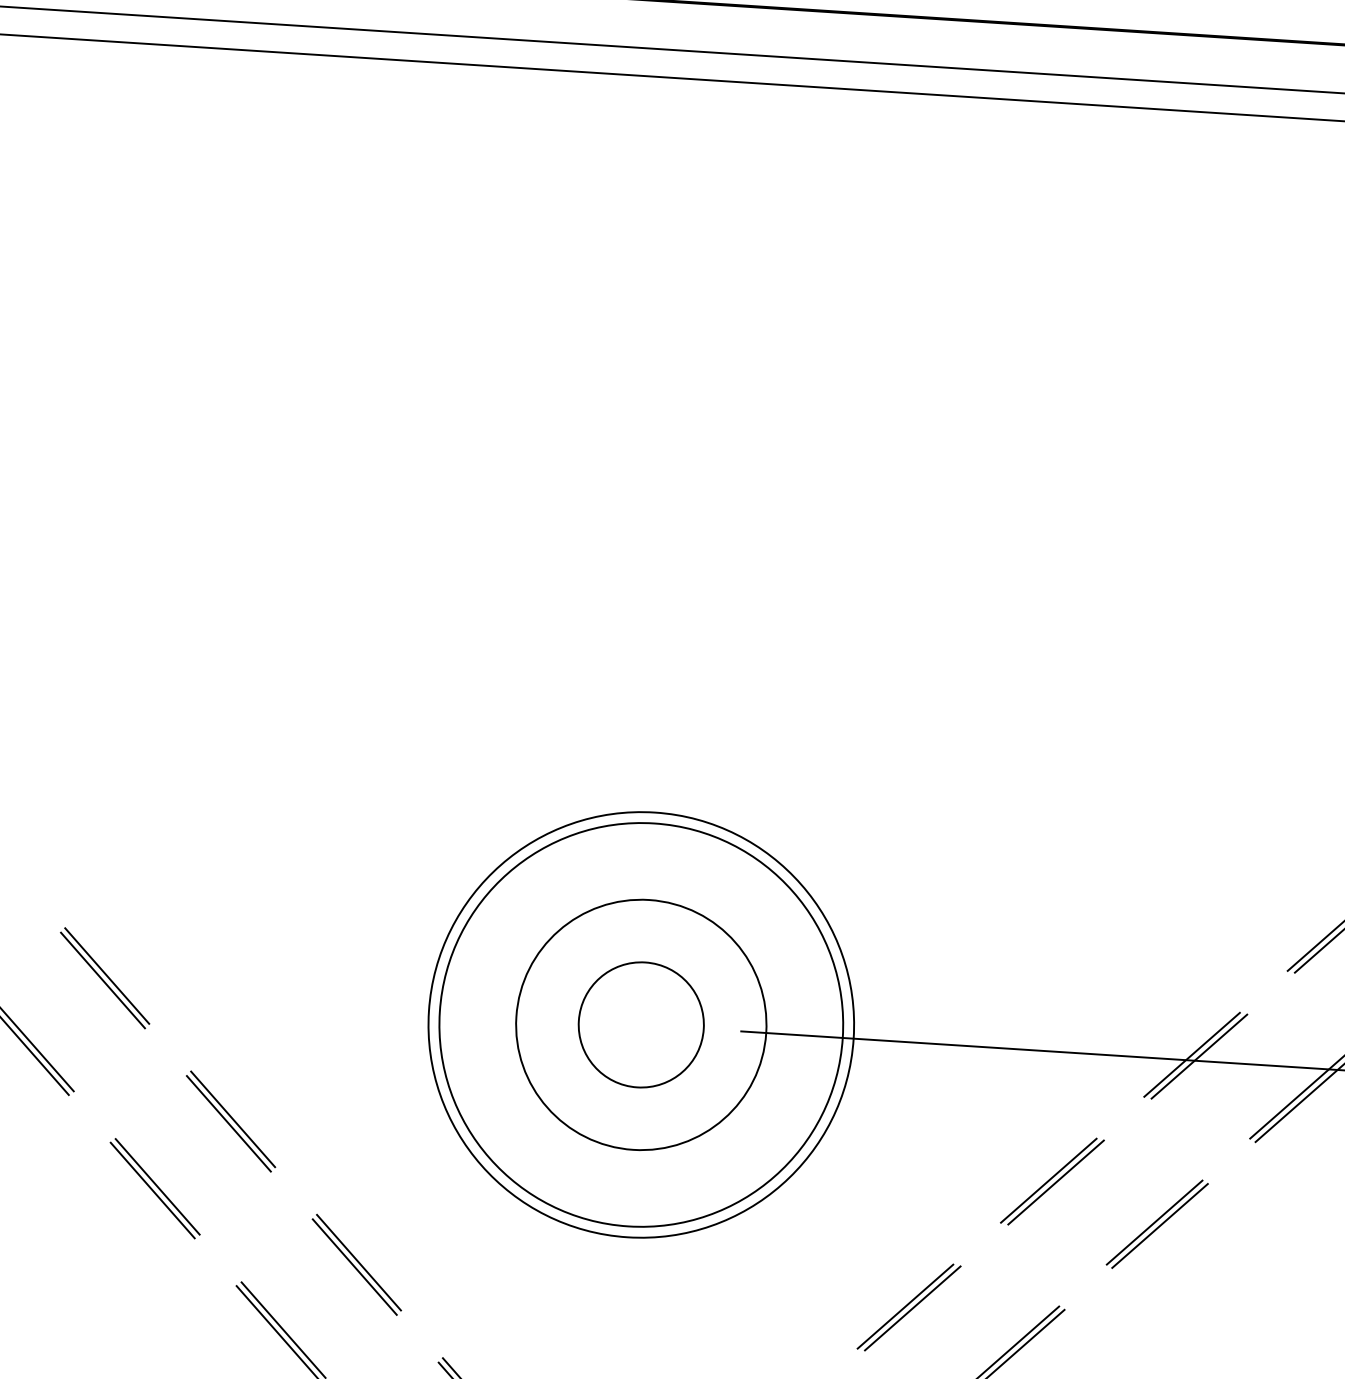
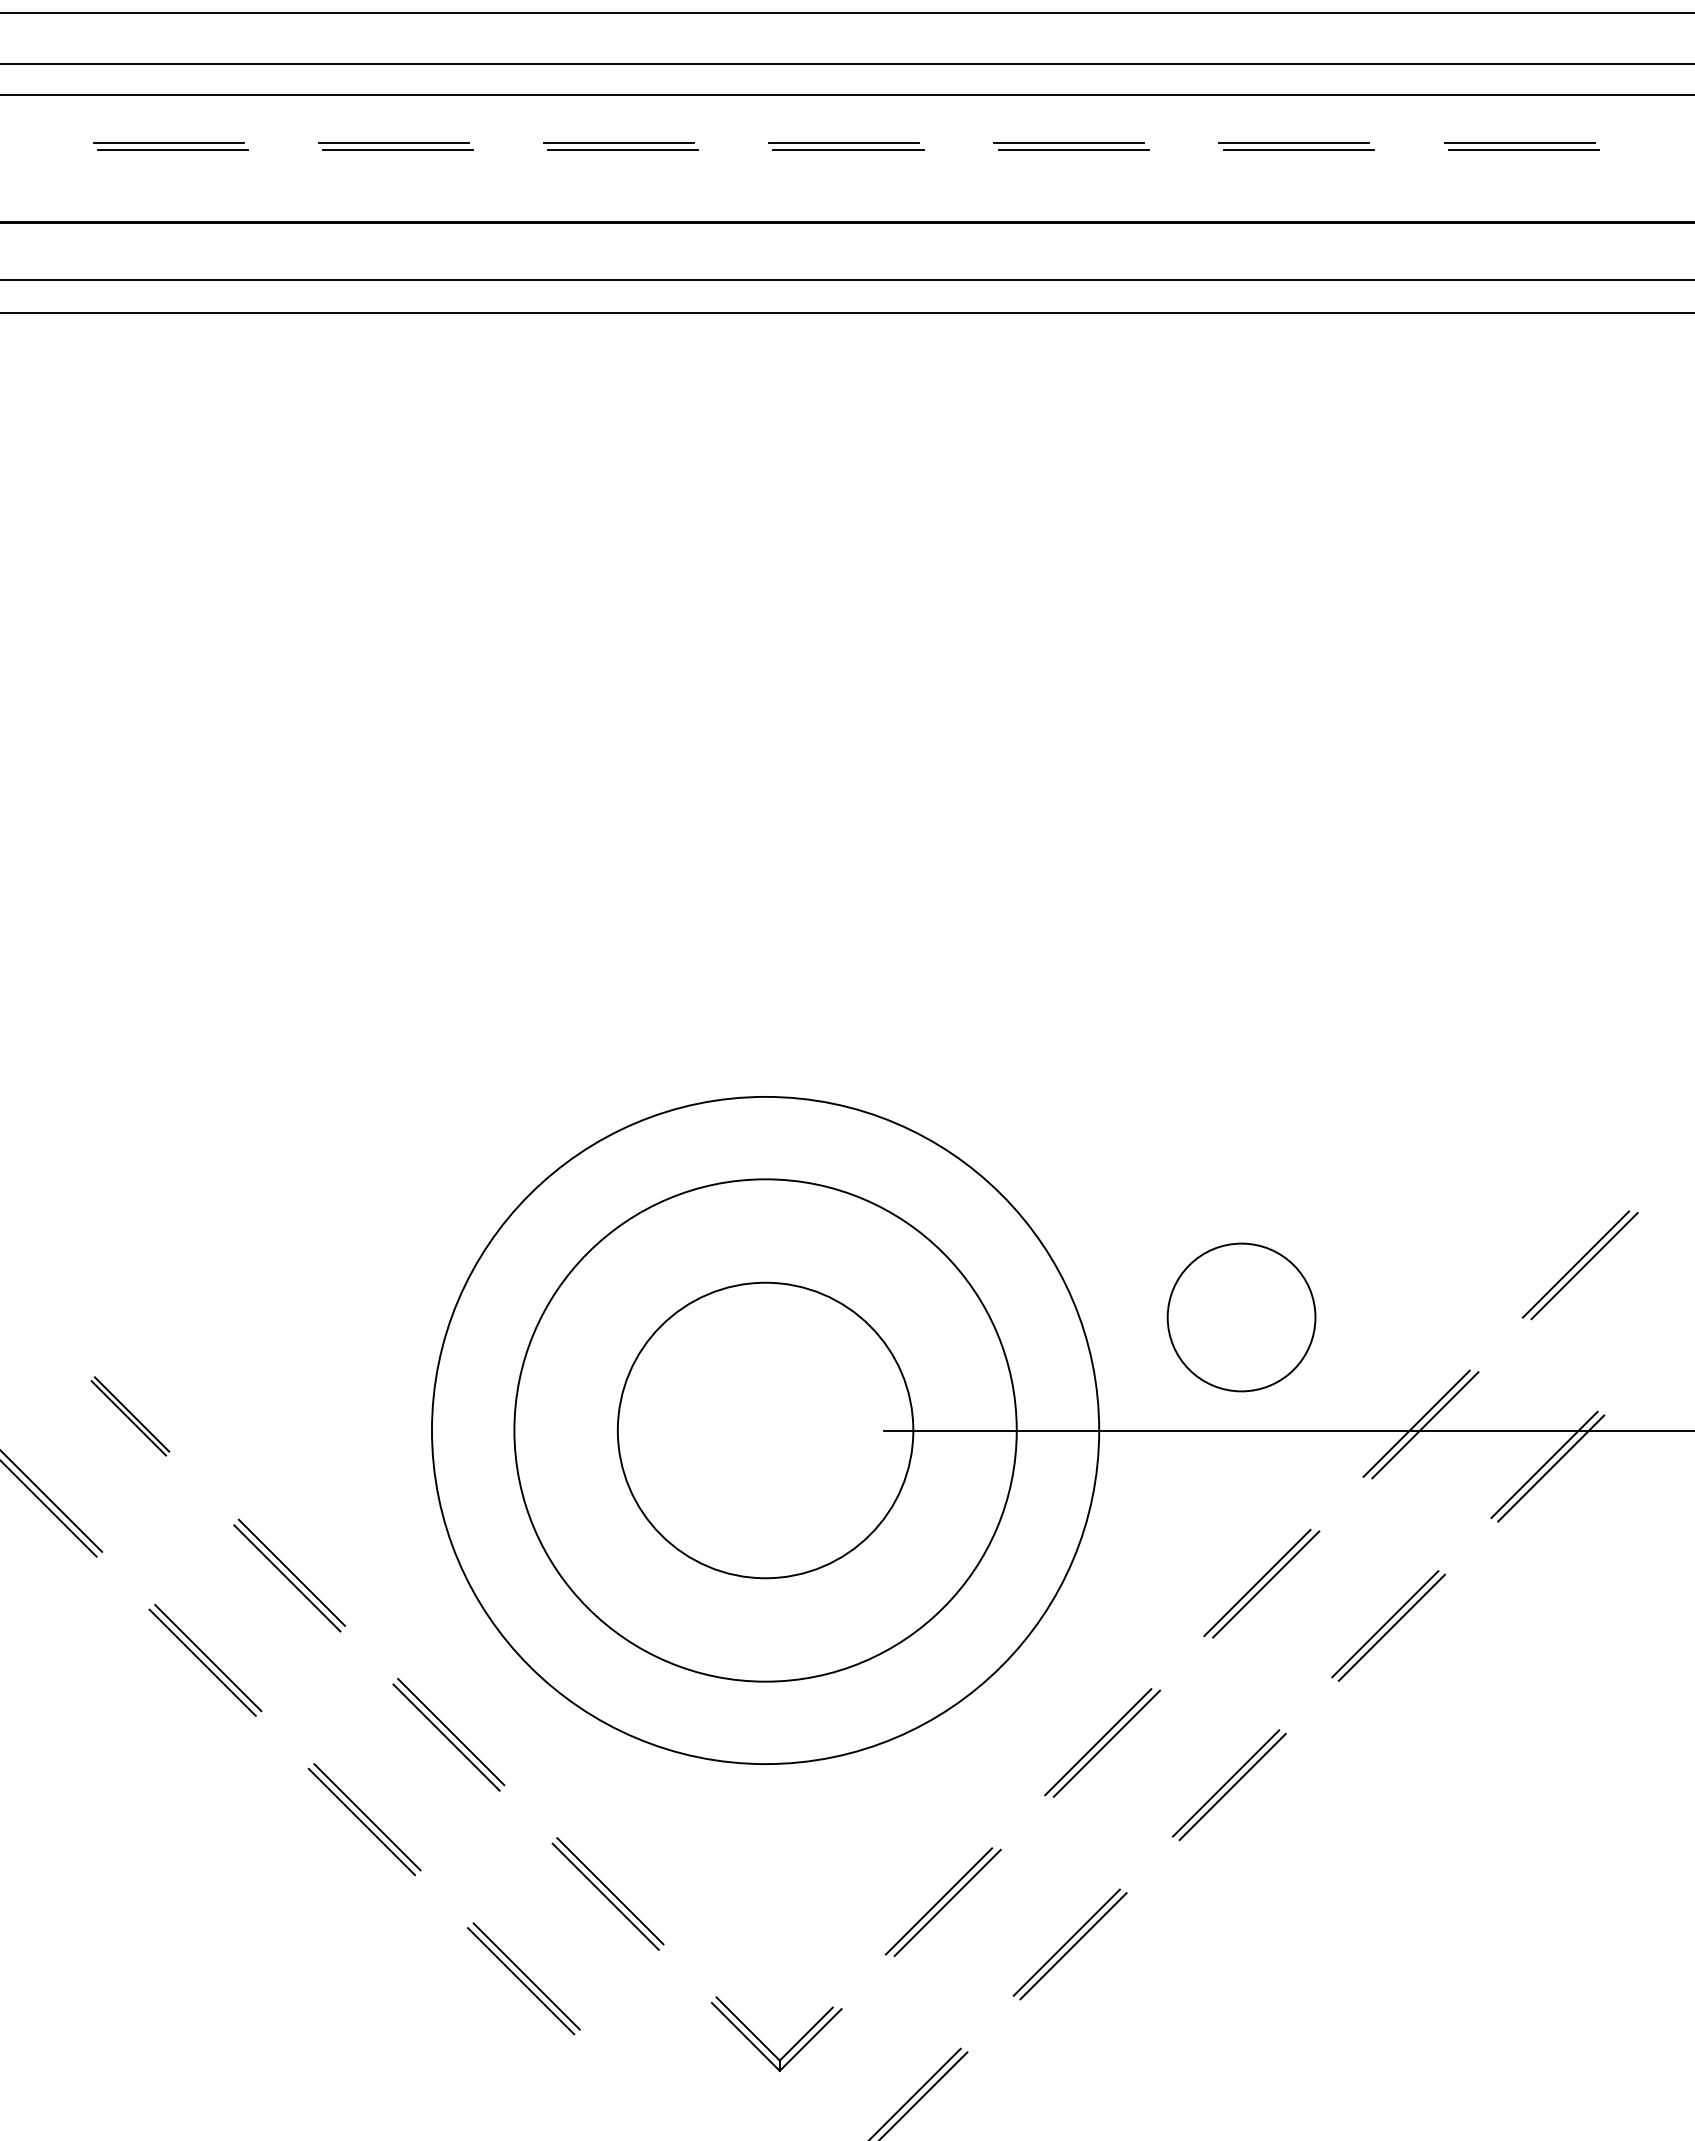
part: (105, 978) -> (130, 1416), size x0.7
circle: (641, 1024) -> (1241, 1317), moved
circle: (641, 1024) -> (765, 1430), size x1.4

